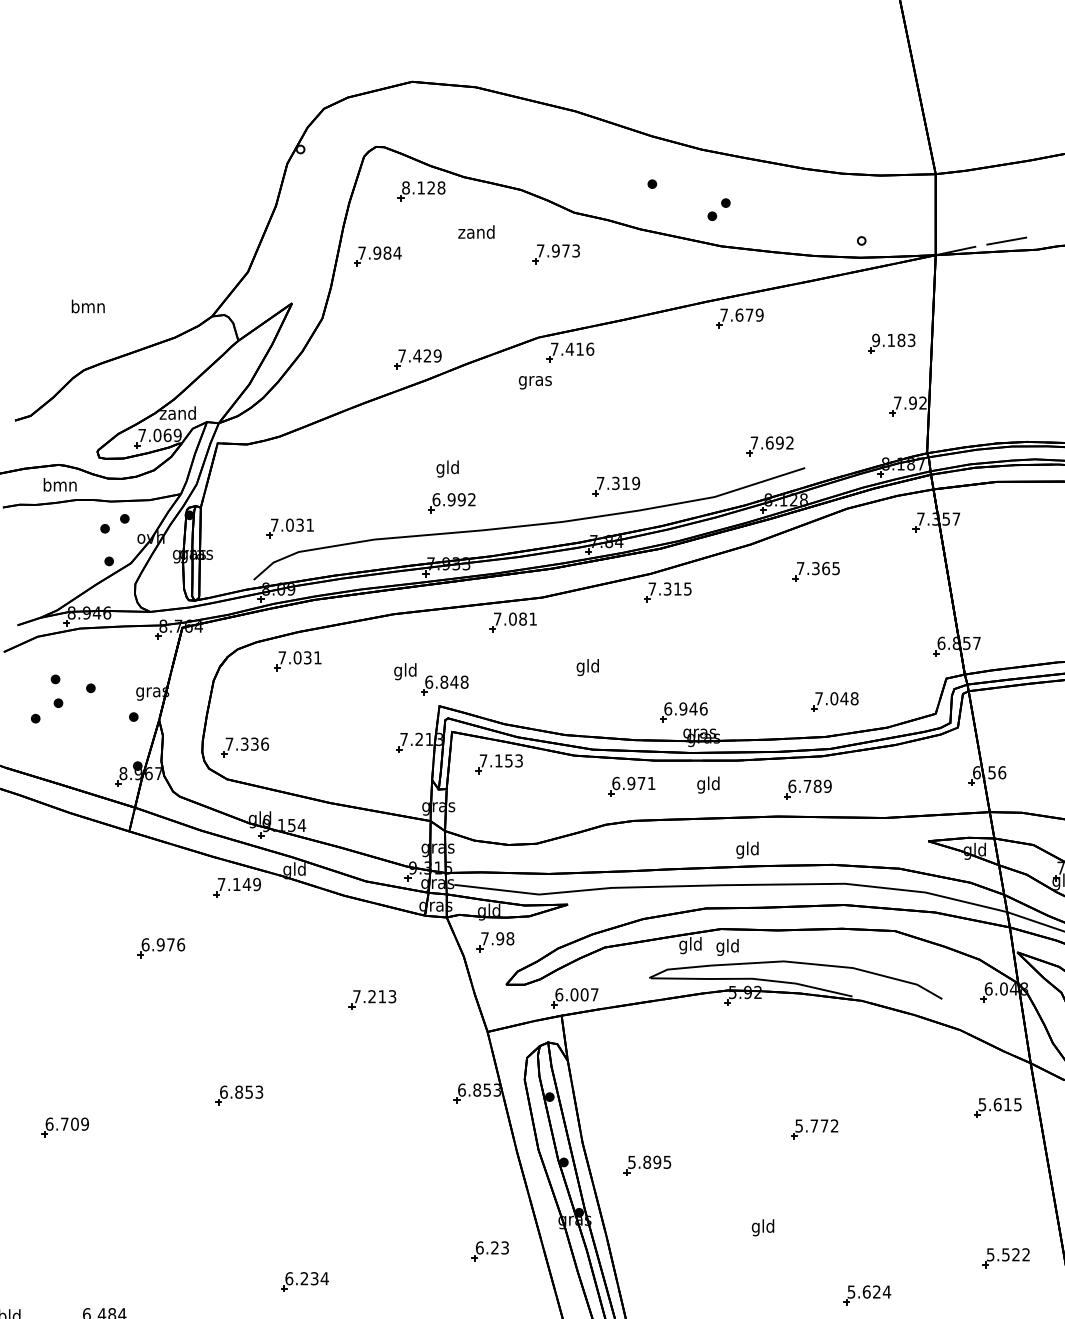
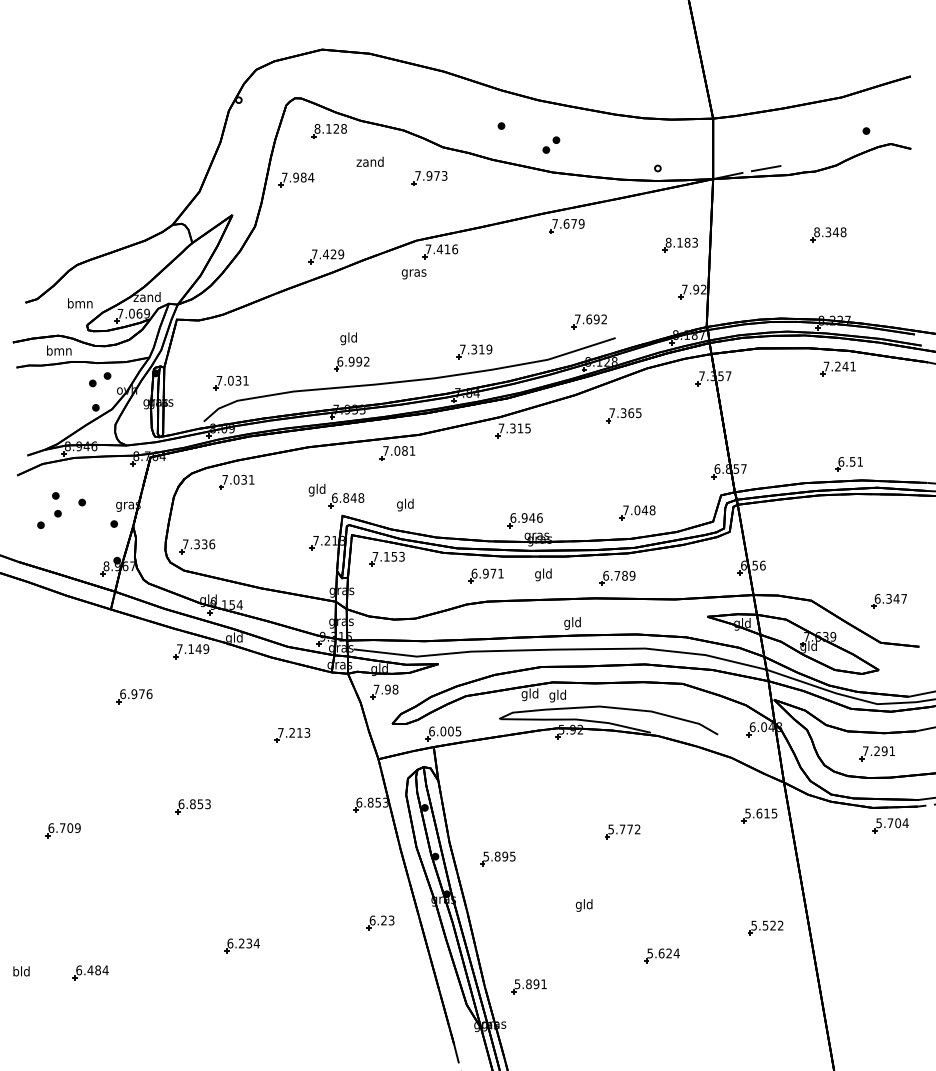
text: (88, 306) -> (80, 303), moved
text: (875, 340) -> (668, 242), 9.183 -> 8.183
text: (588, 666) -> (405, 504), moved
text: (594, 994) -> (458, 731), 6.007 -> 6.005

